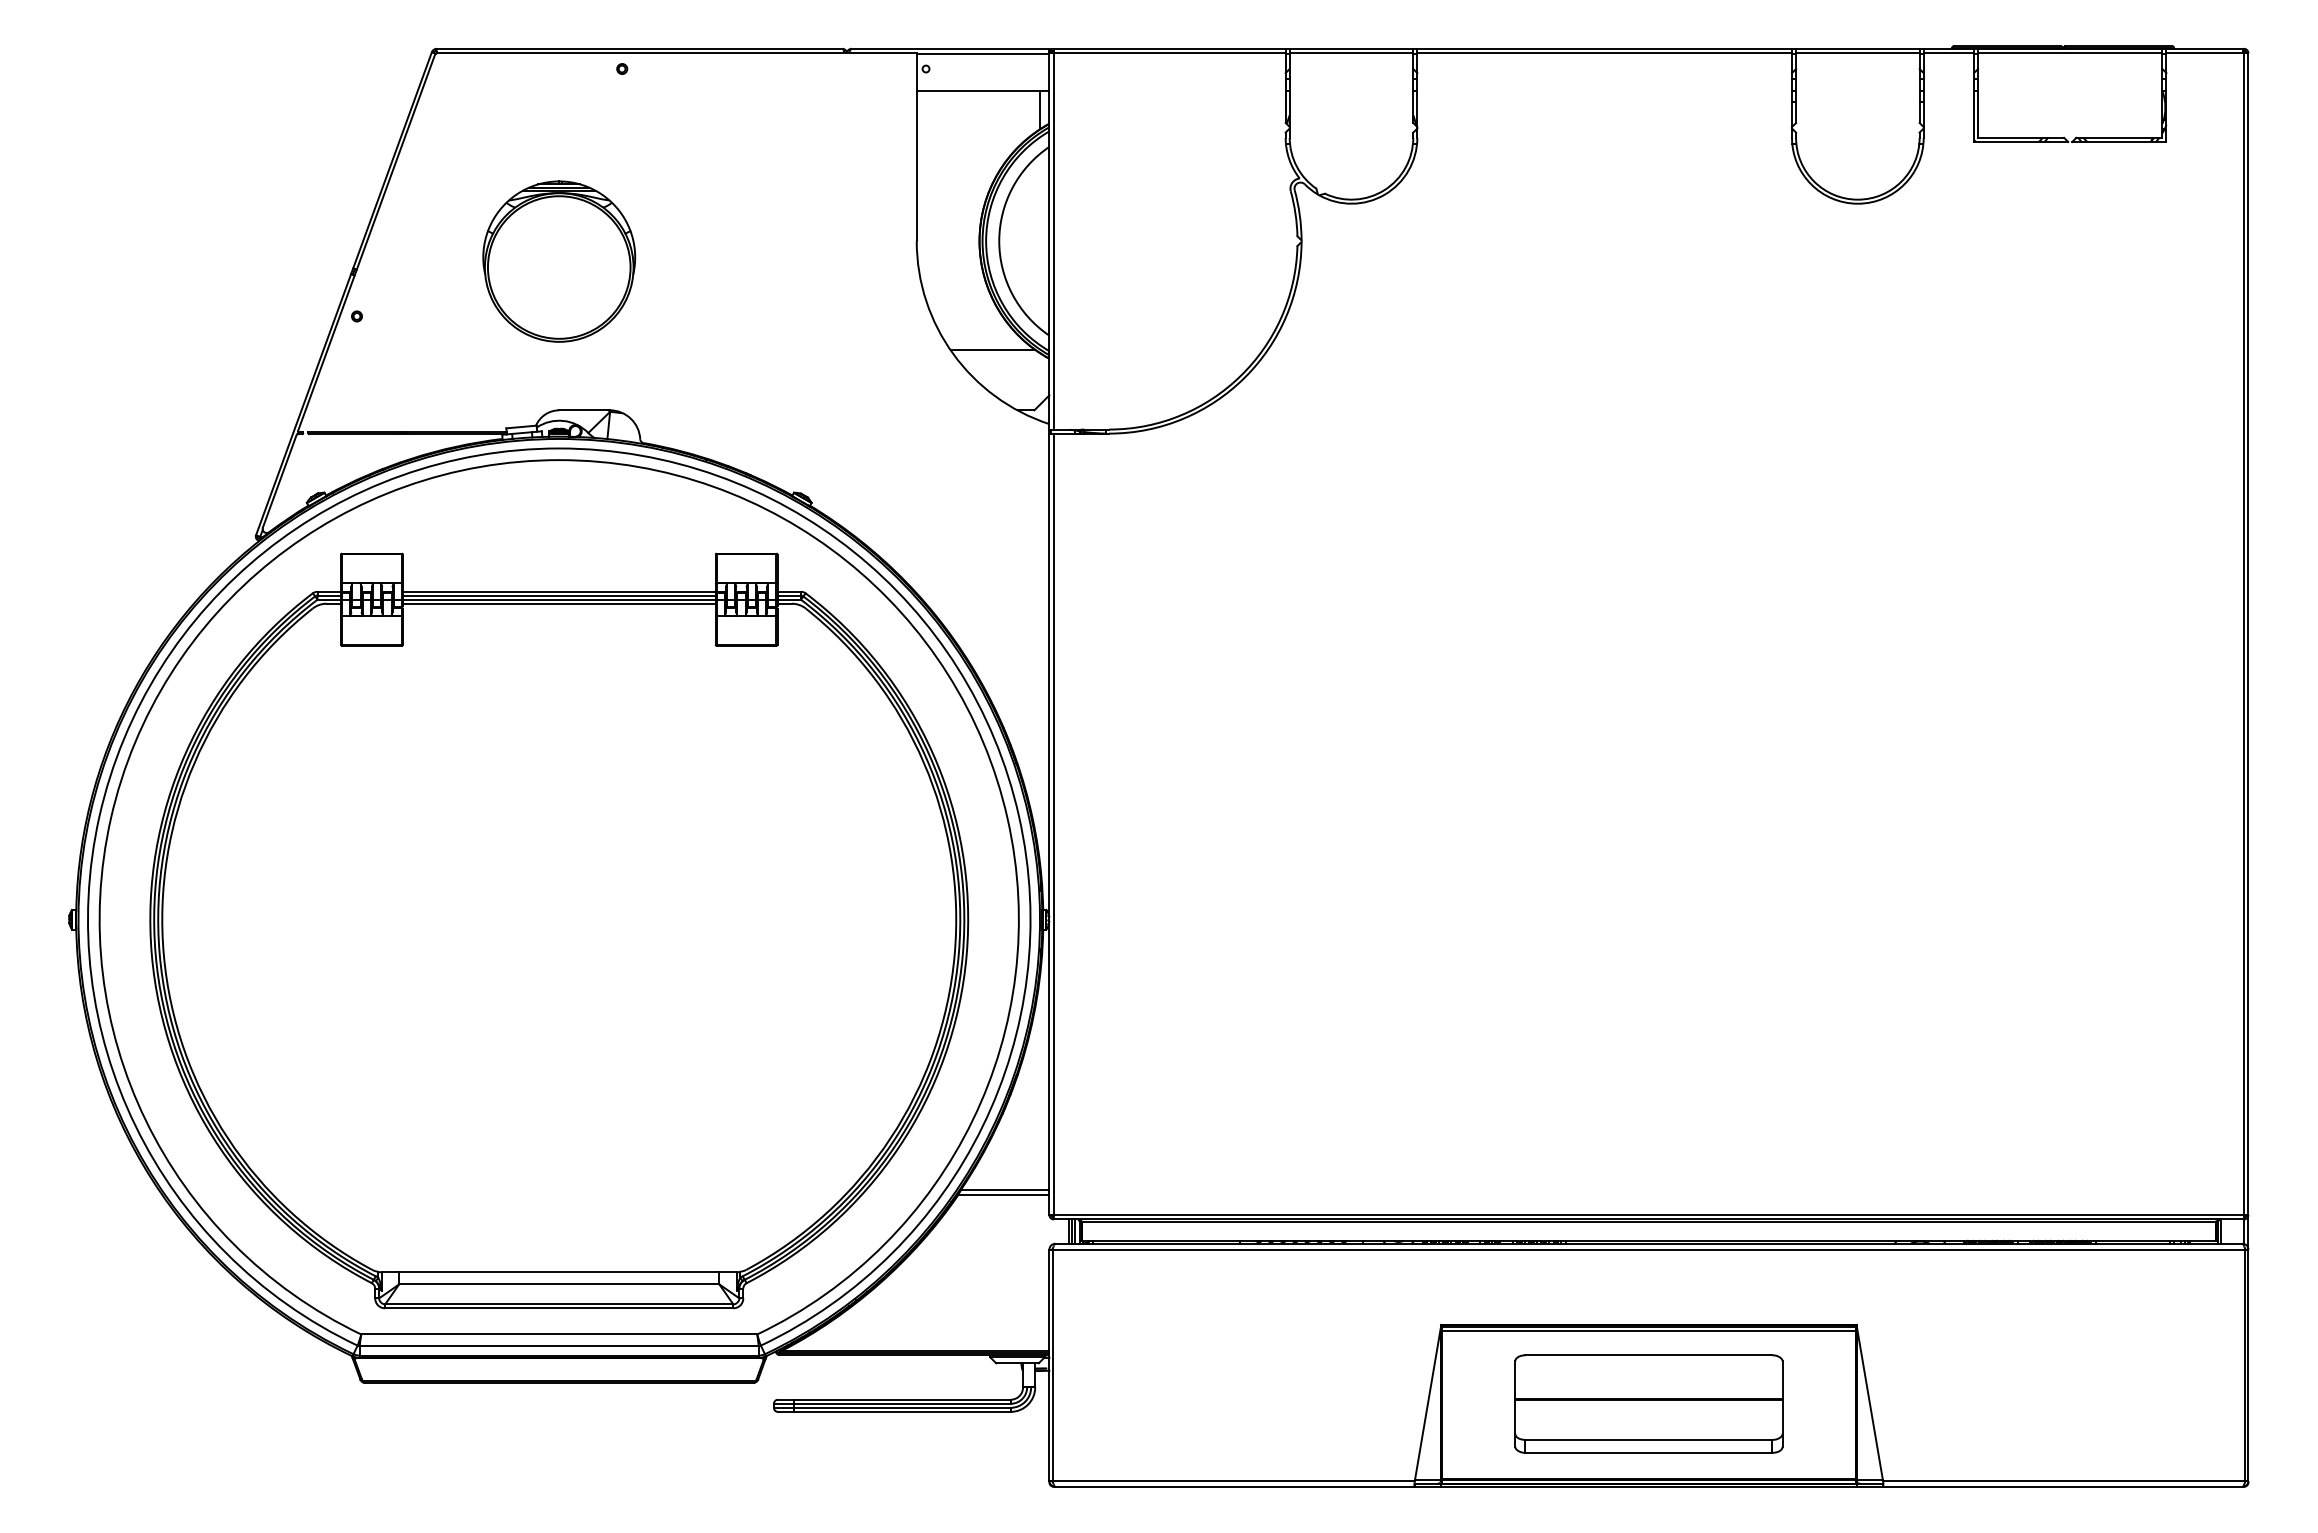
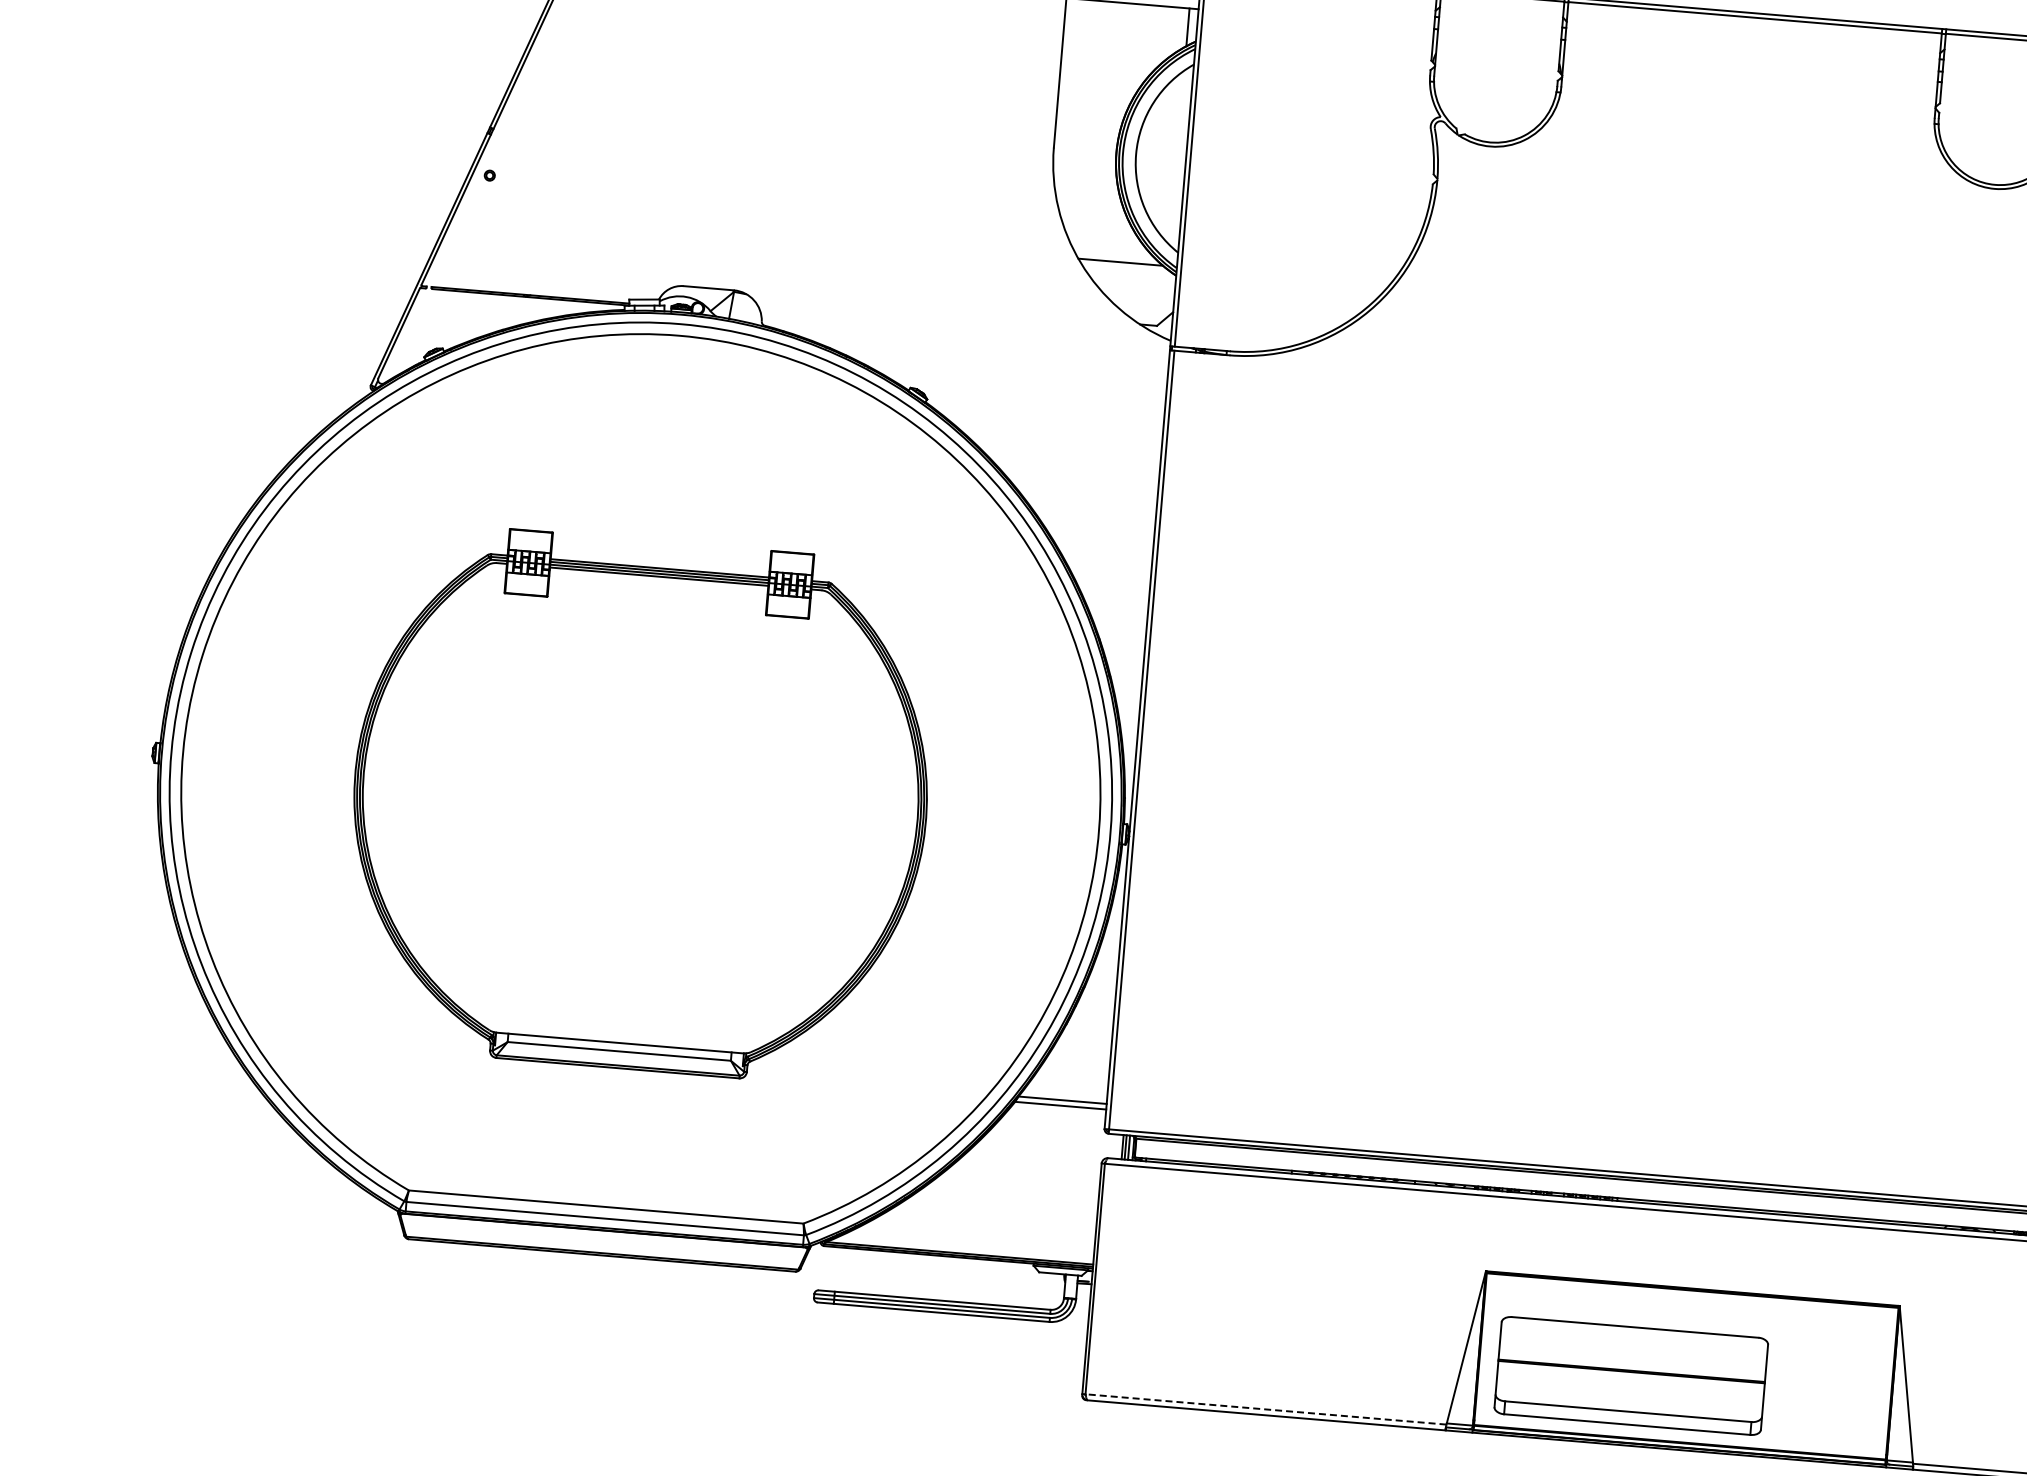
part: (559, 261) -> (696, 137), removed
part: (559, 930) -> (640, 804), size x0.7
line: (1648, 1331) -> (1691, 1295), removed
part: (1648, 1403) -> (1630, 1375), moved
line: (1233, 1480) -> (1265, 1408), solid -> dashed

